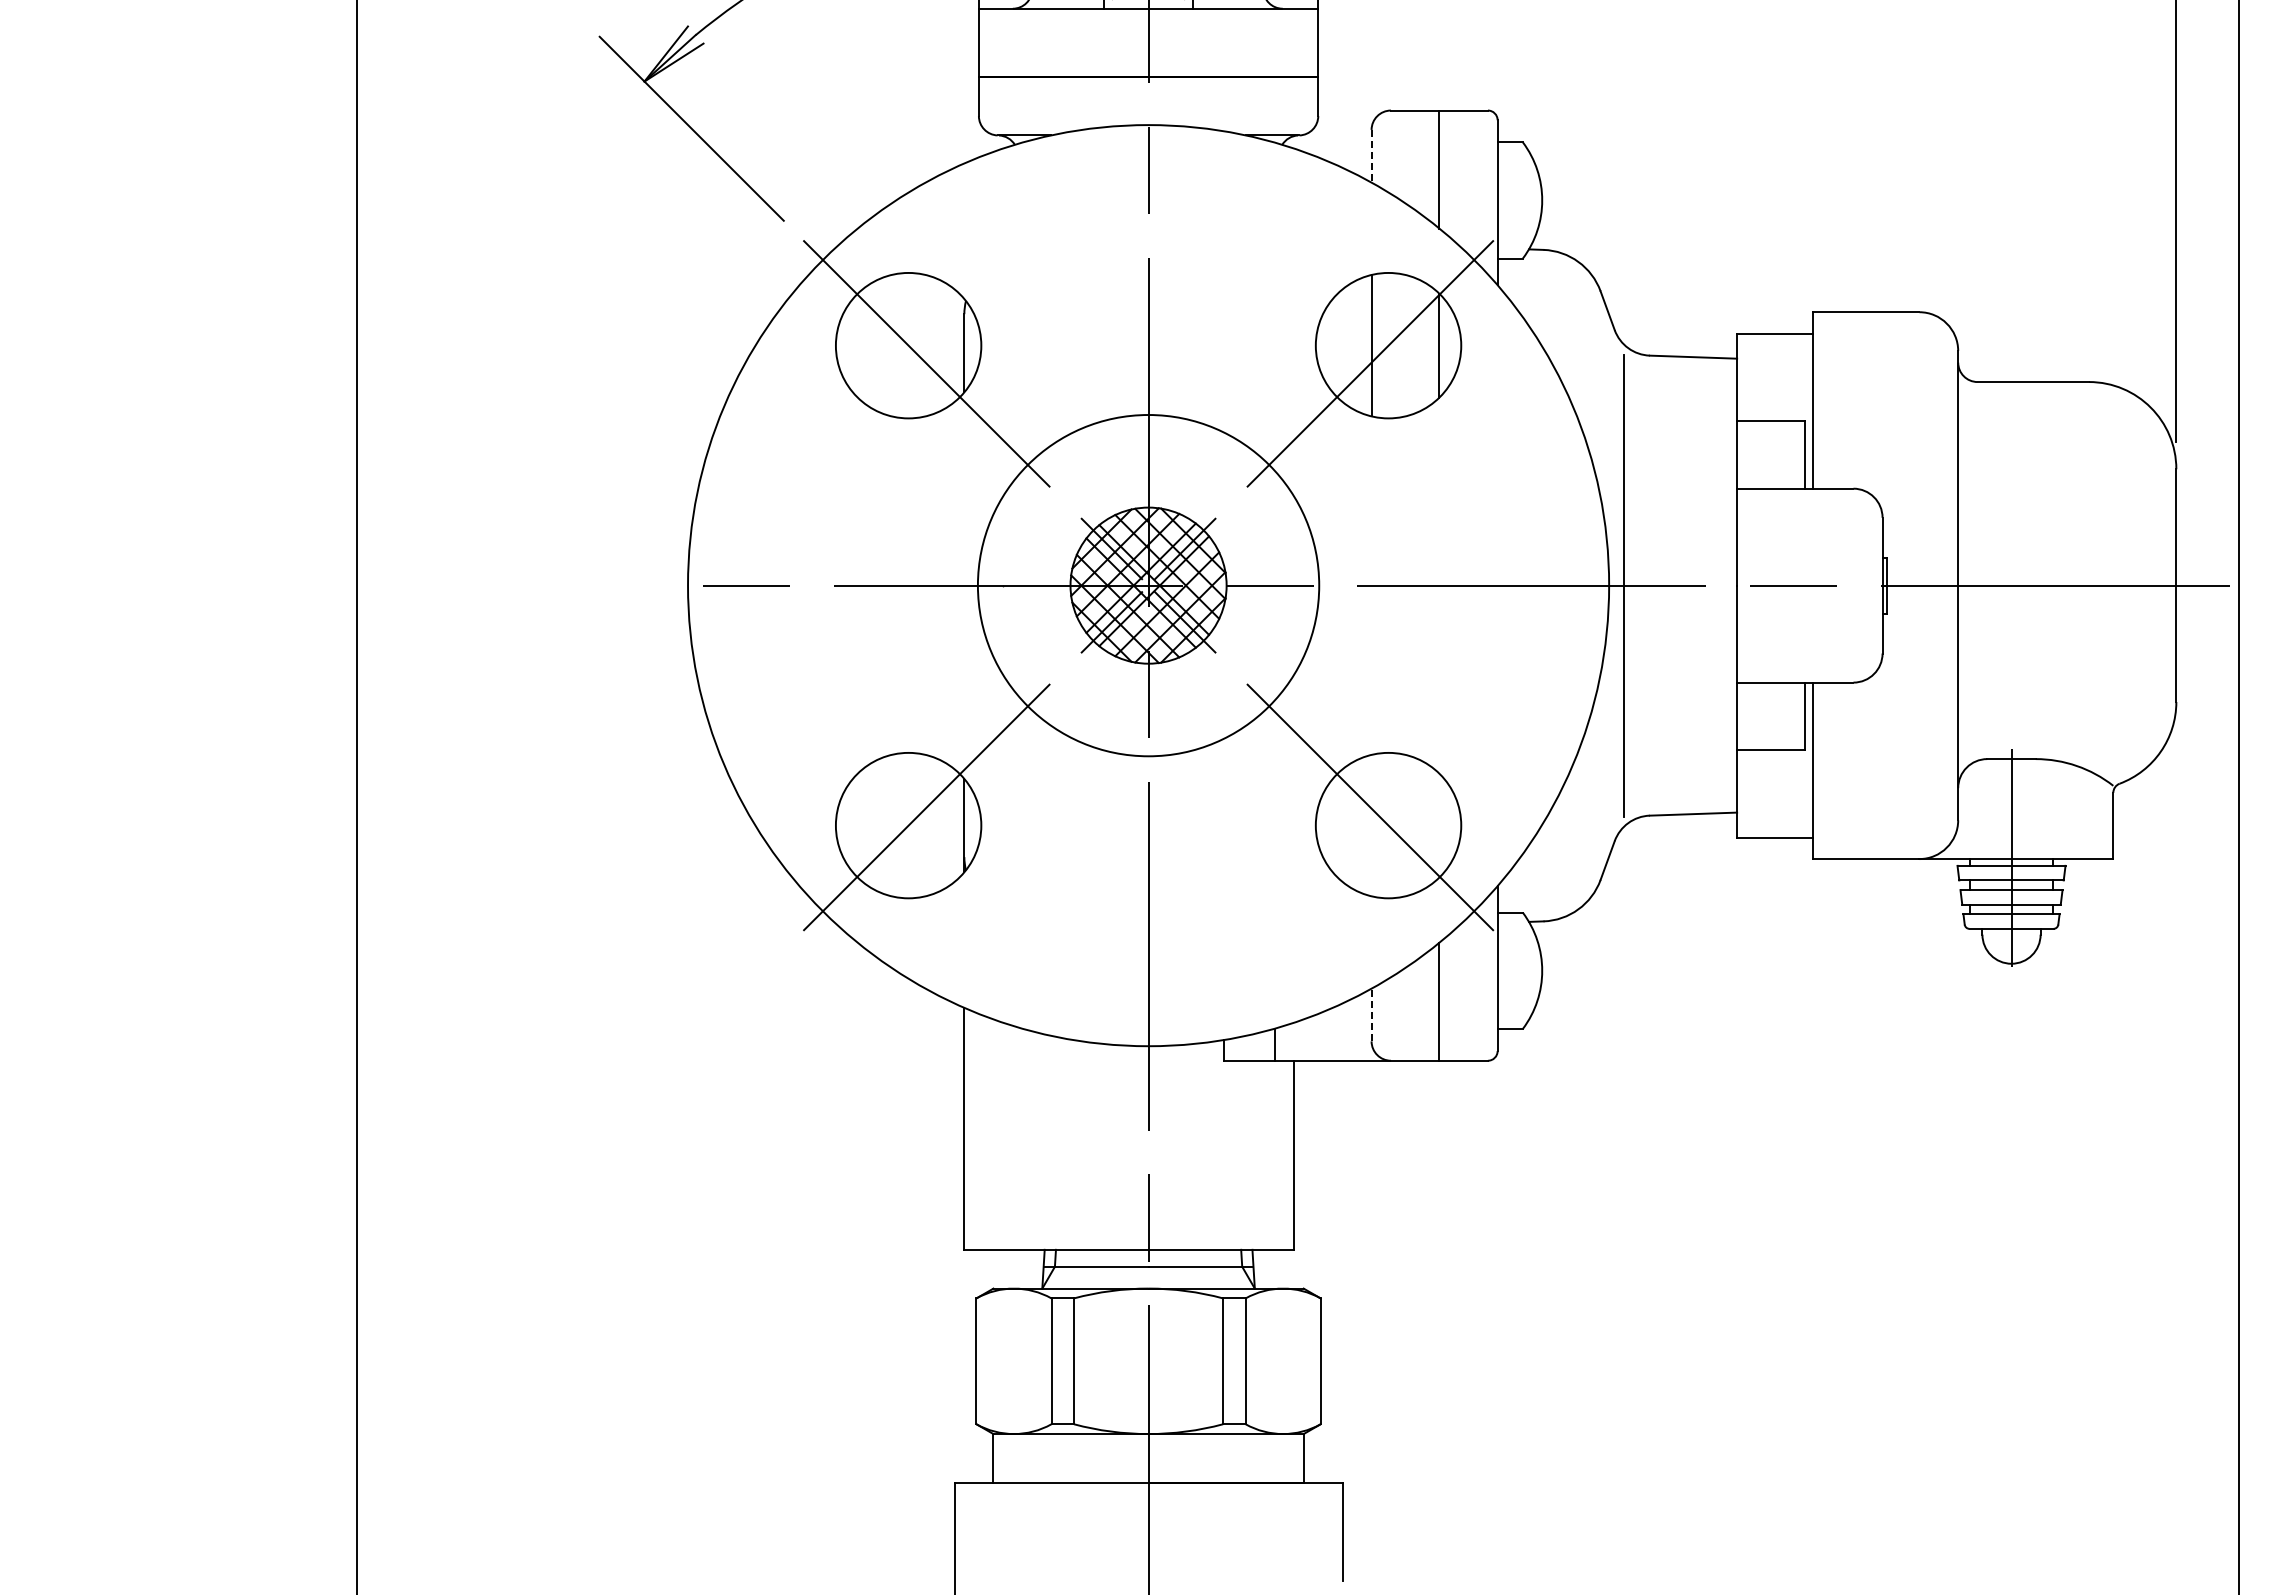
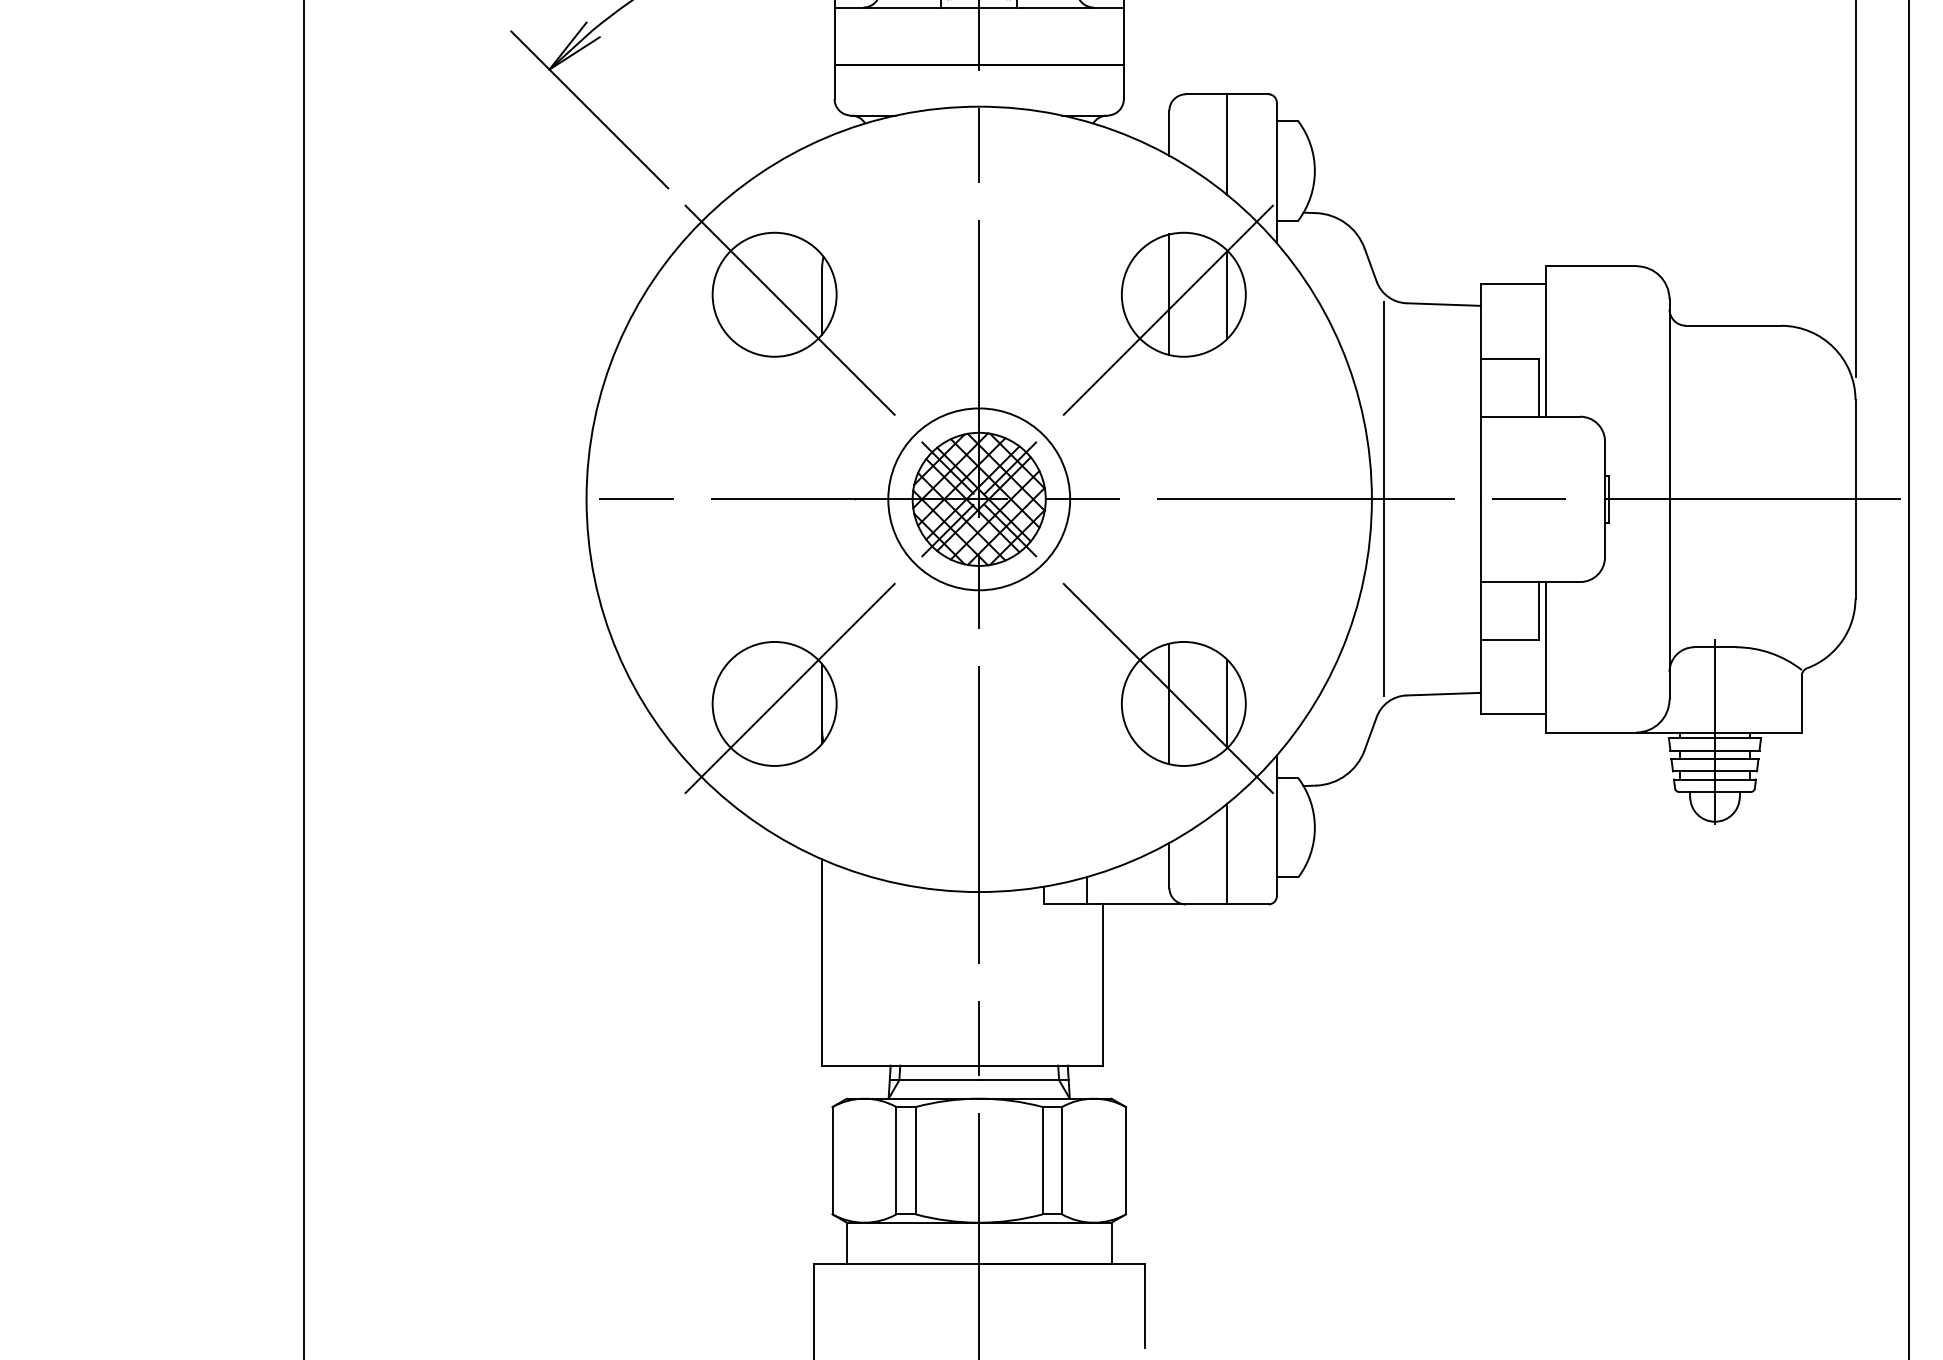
line: (1371, 156) -> (1169, 133), dashed -> solid
circle: (1148, 585) -> (979, 499), size x0.62
line: (1371, 825) -> (1169, 703), added
line: (1439, 825) -> (1227, 703), added
line: (1371, 1014) -> (1169, 865), dashed -> solid

